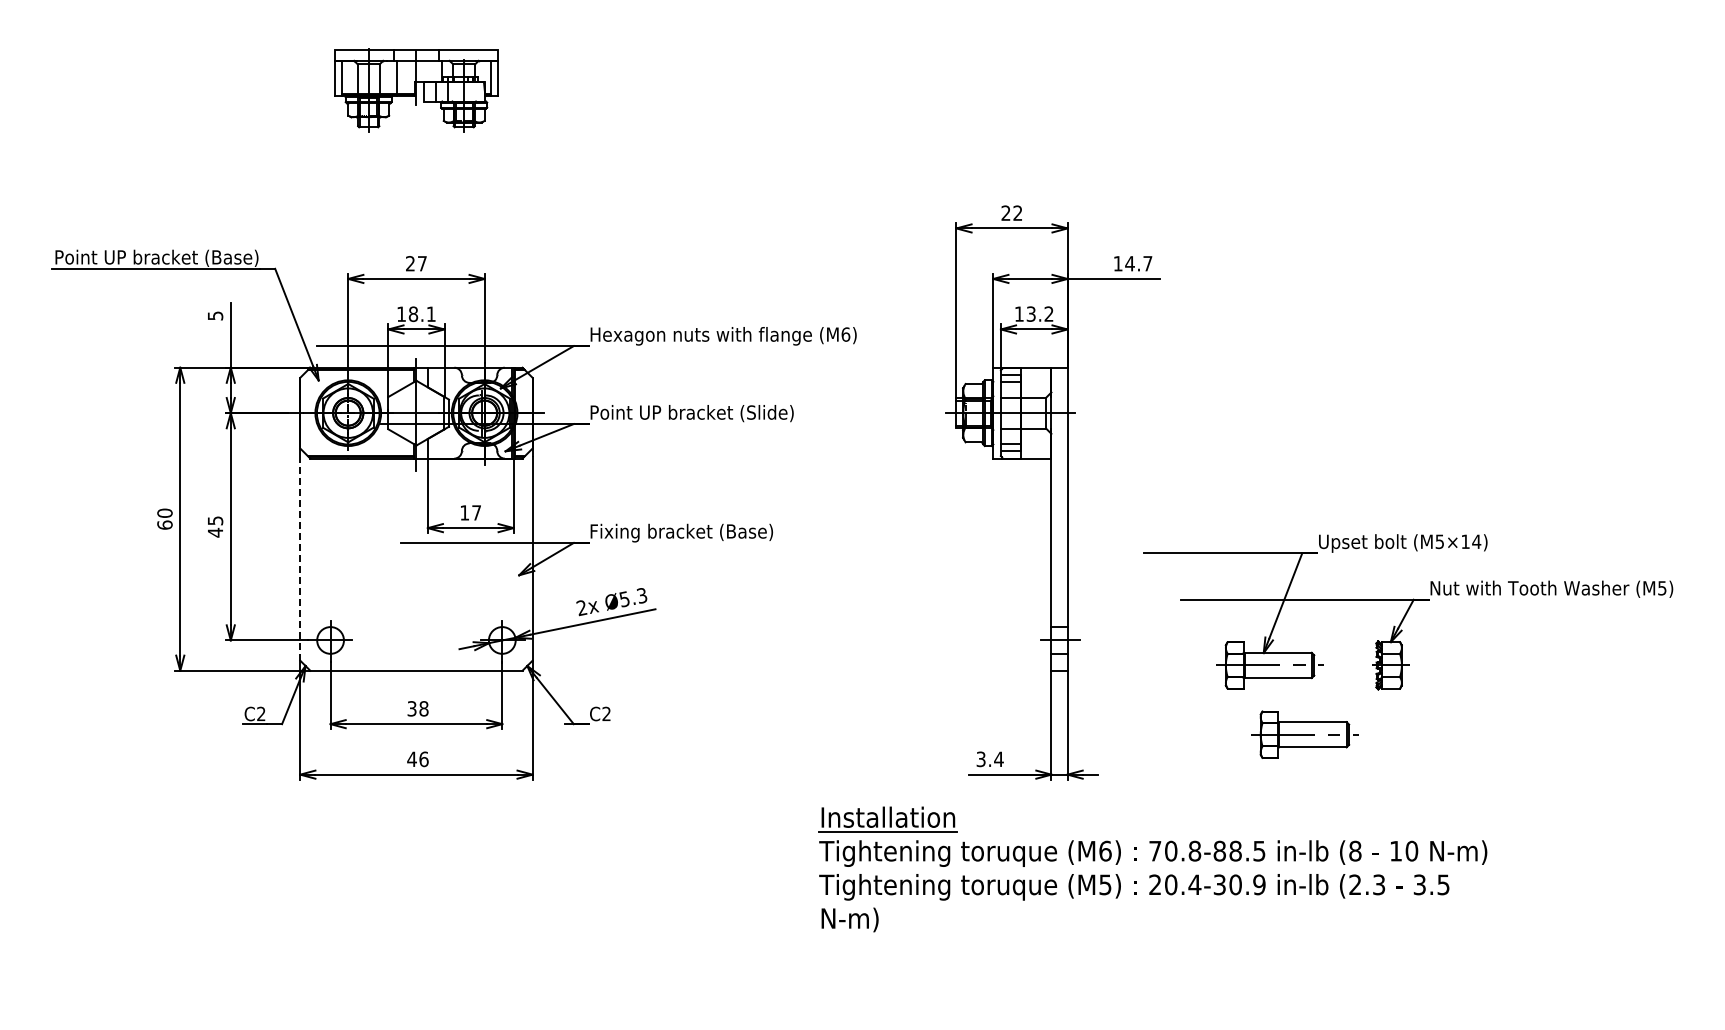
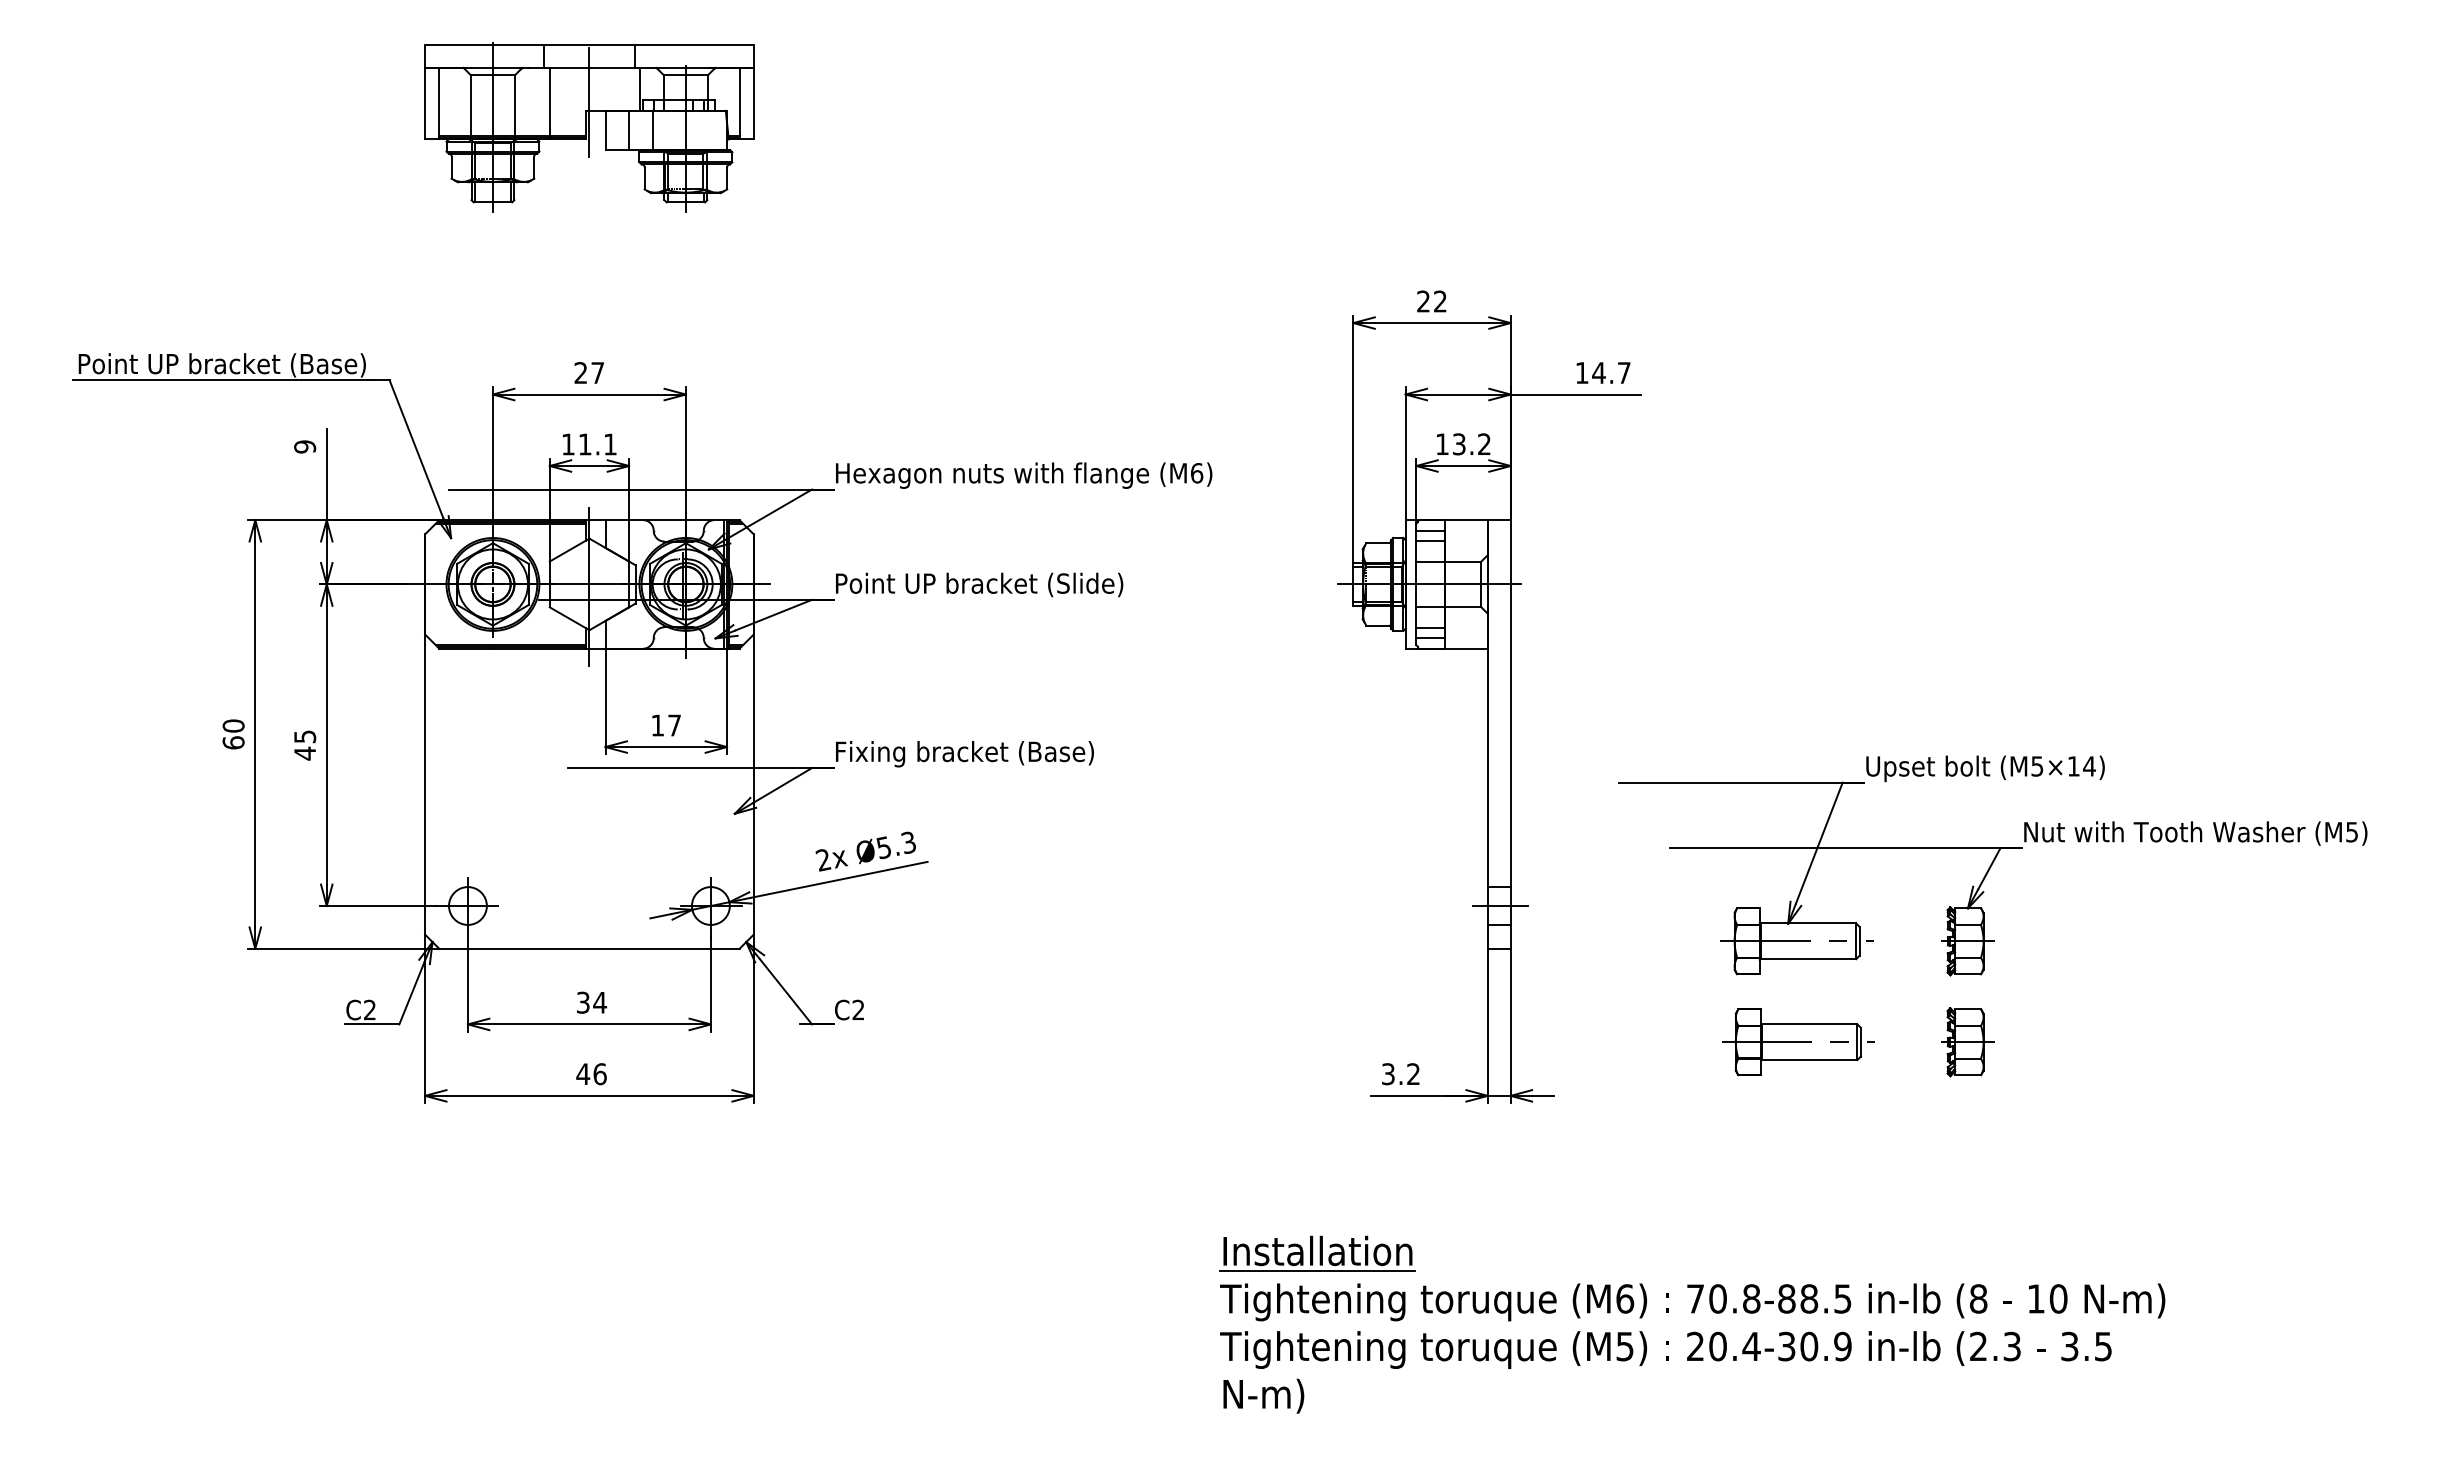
part: (416, 90) -> (589, 127), size x1.43
text: (413, 314) -> (585, 444), 18.1 -> 11.1
text: (214, 315) -> (303, 446), 5 -> 9
line: (300, 558) -> (425, 790), dashed -> solid
text: (423, 708) -> (599, 1002), 38 -> 34
part: (1304, 734) -> (1797, 1041), moved
part: (1390, 736) -> (1967, 1041), added
text: (998, 758) -> (1412, 1073), 3.4 -> 3.2
part: (1152, 869) -> (1691, 1324), moved

